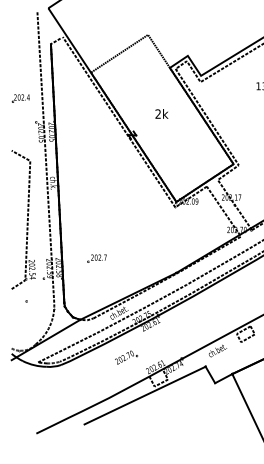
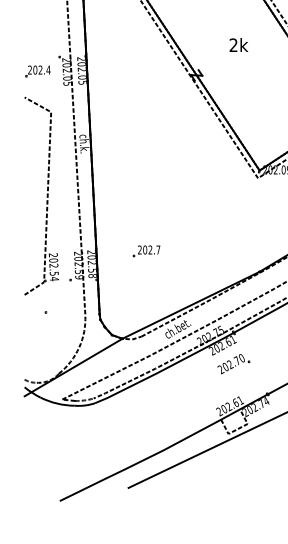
part: (20, 98) -> (37, 71), moved
part: (126, 357) -> (234, 363), moved

